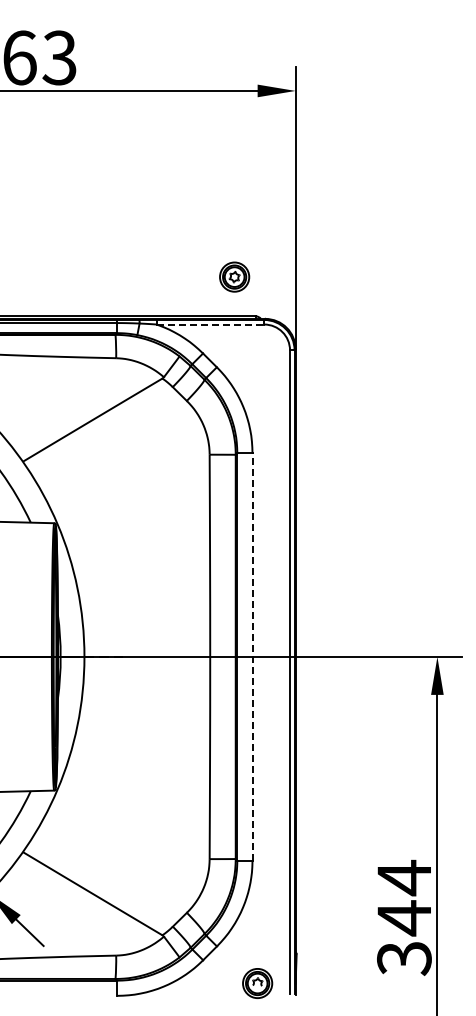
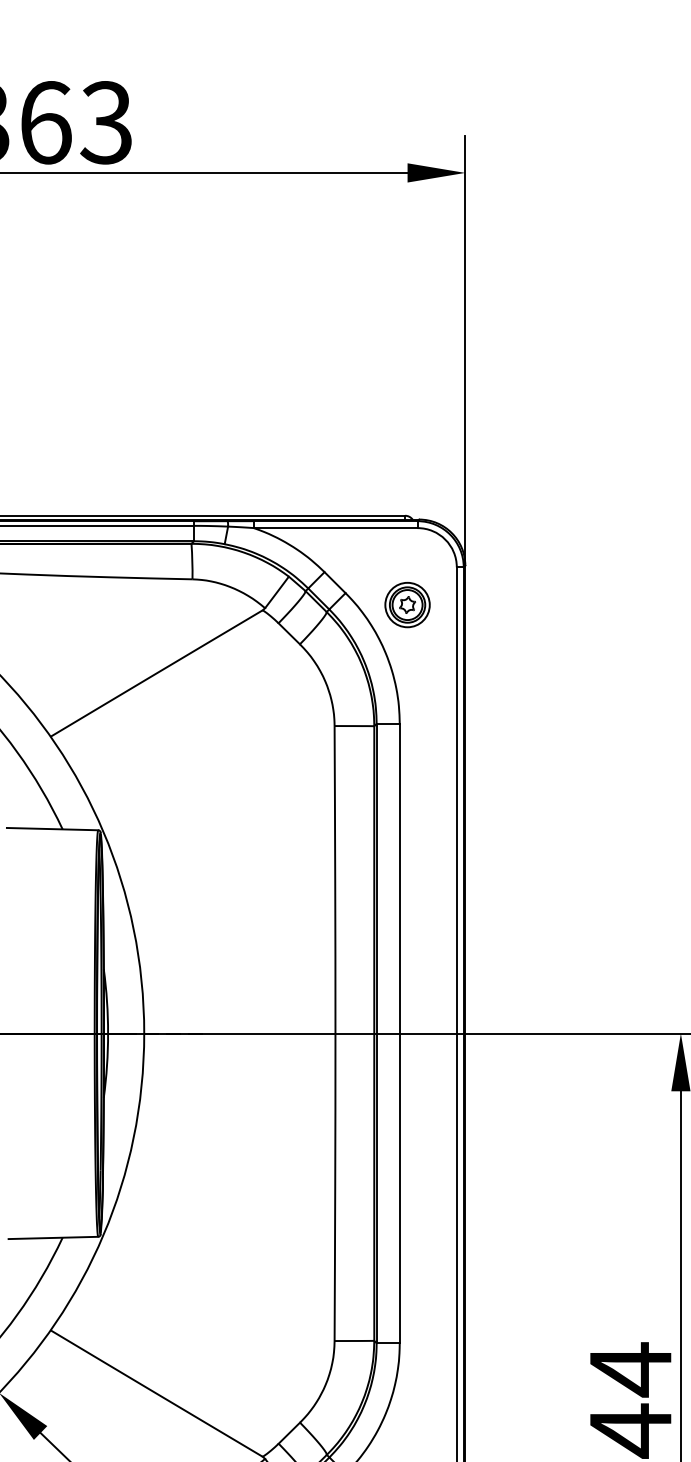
part: (234, 276) -> (407, 604), moved
line: (210, 324) -> (335, 528), dashed -> solid
line: (252, 656) -> (399, 1032), dashed -> solid

